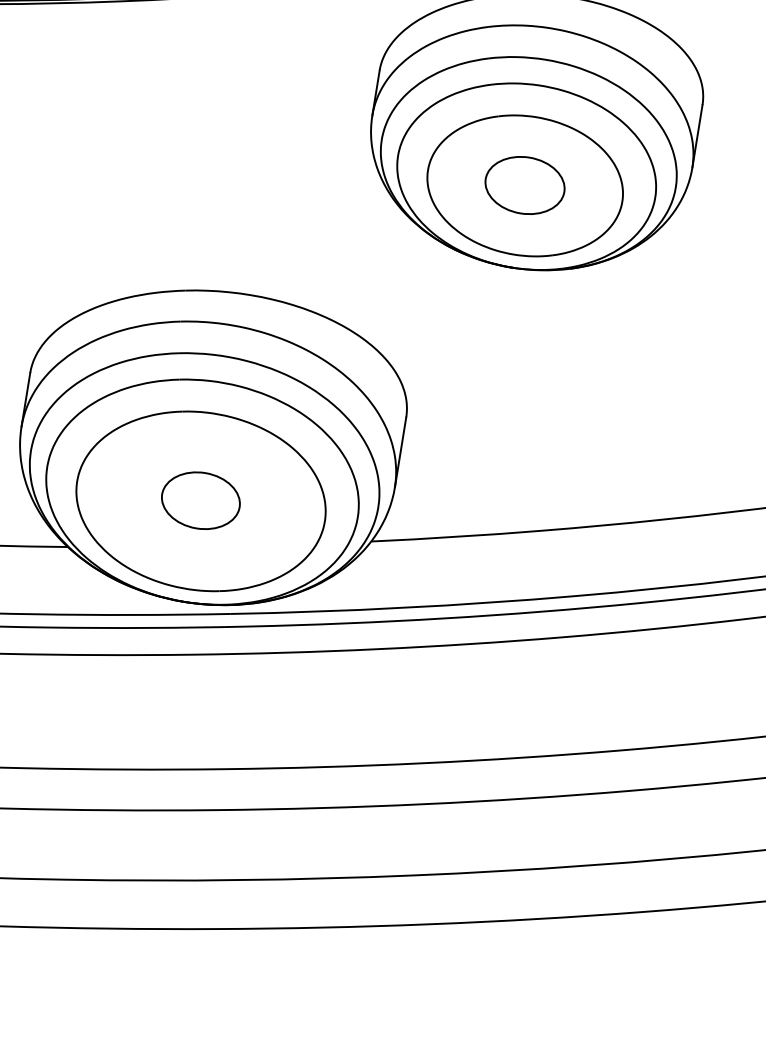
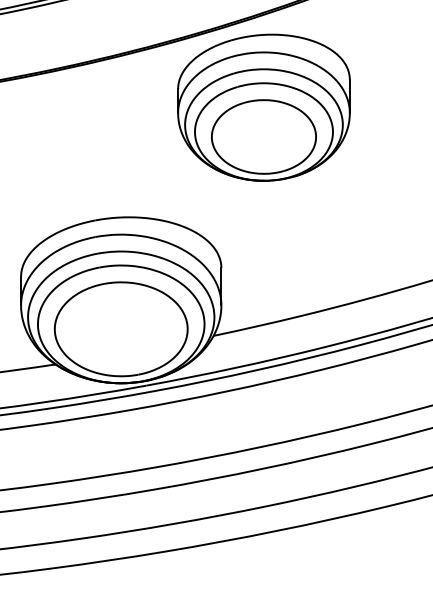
part: (524, 184) -> (263, 136), removed
part: (199, 499) -> (120, 328), removed

